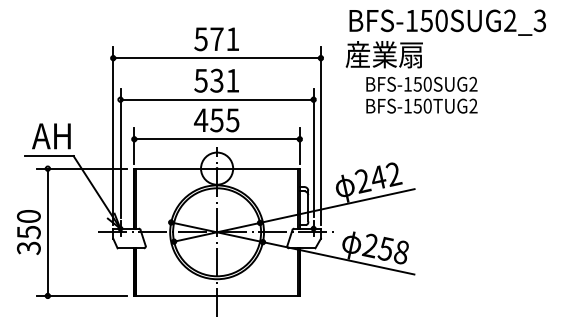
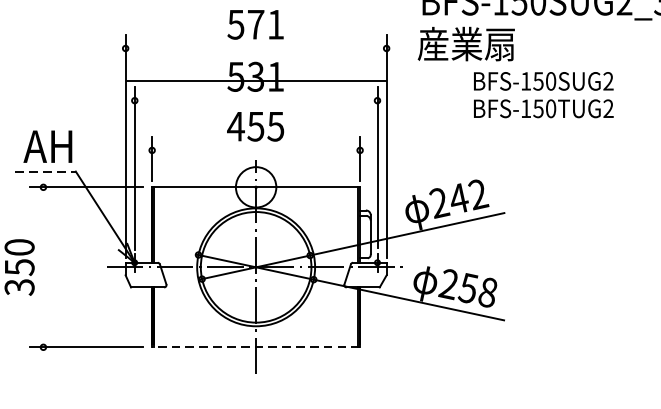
line: (217, 58) -> (256, 81), moved
text: (421, 94) -> (543, 94), moved
line: (216, 99) -> (255, 100), removed
line: (217, 139) -> (256, 150), removed
line: (50, 156) -> (46, 172), solid -> dashed
line: (47, 232) -> (42, 267), removed
line: (217, 295) -> (256, 346), solid -> dashed

